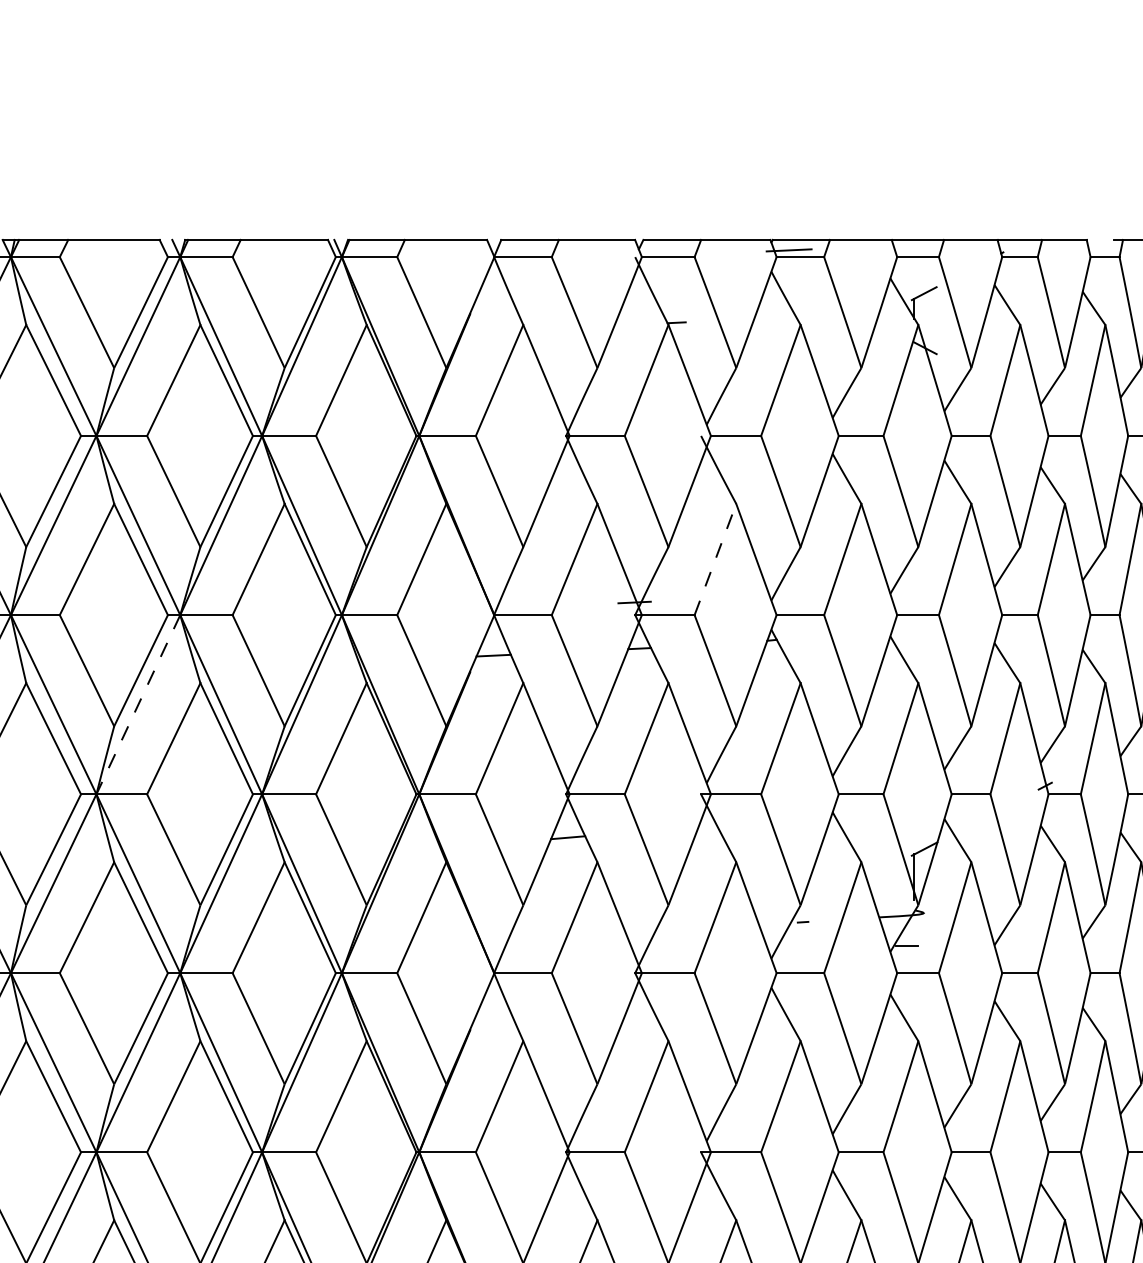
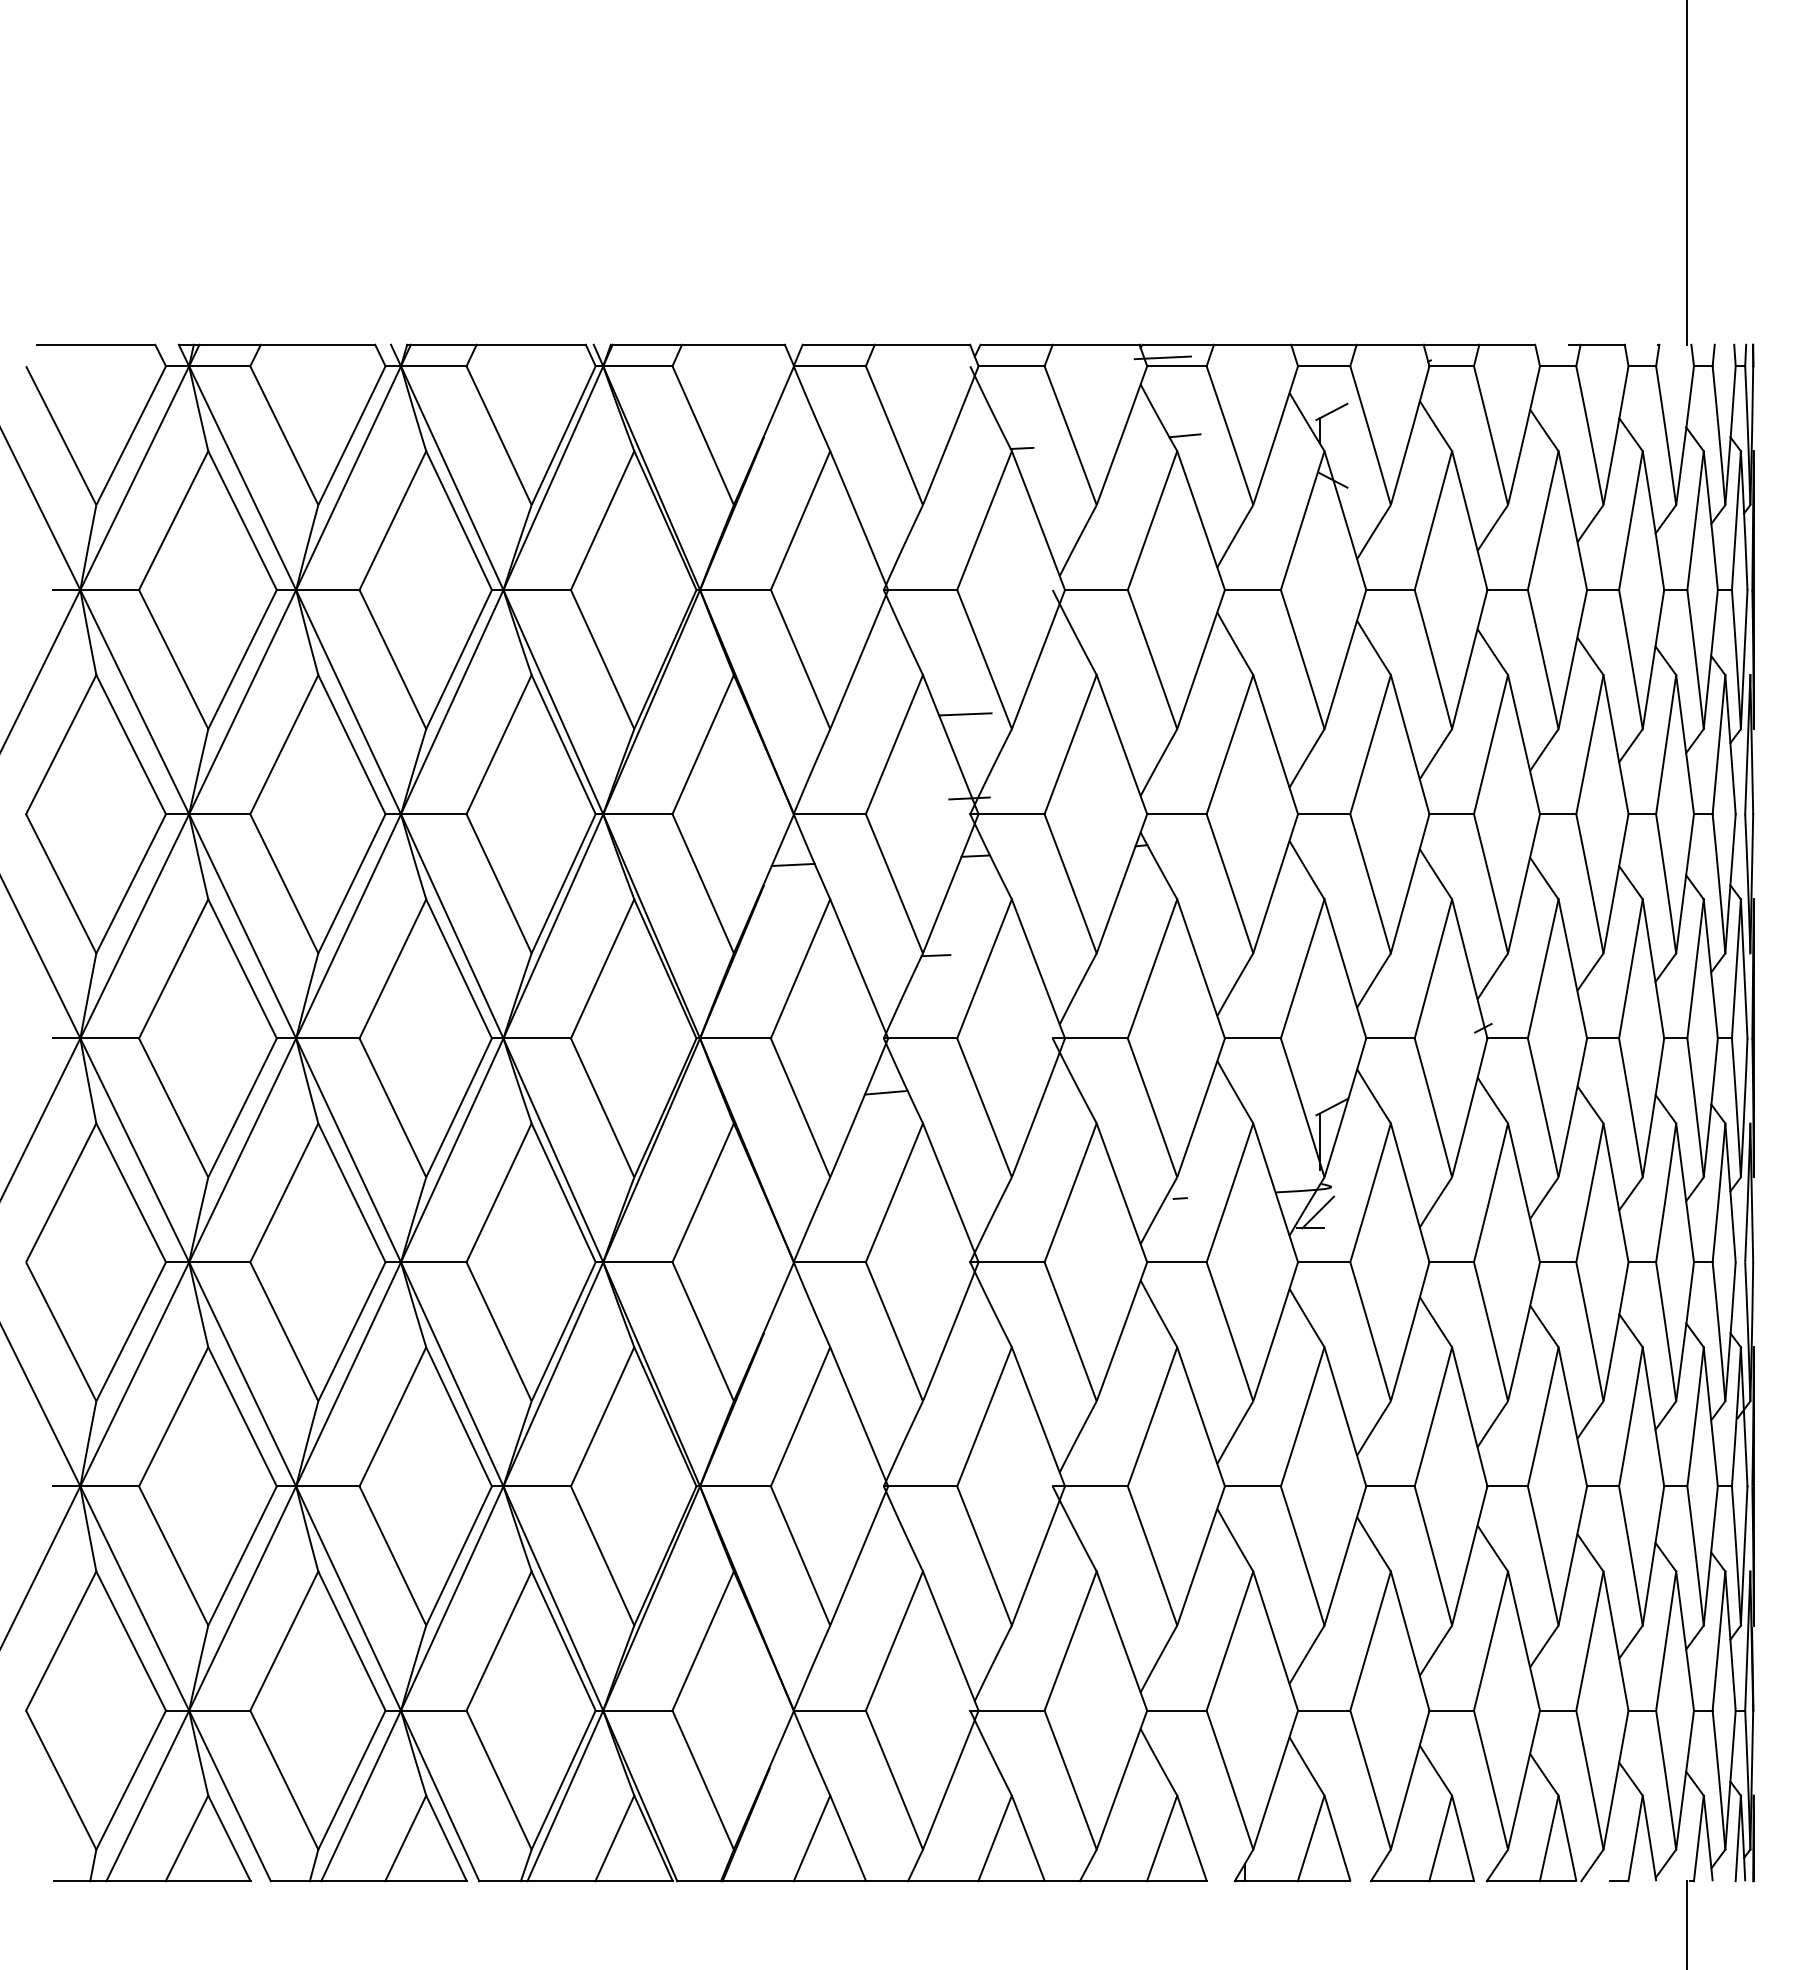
line: (806, 312) -> (1184, 435), added
line: (631, 535) -> (965, 714), added
line: (715, 559) -> (1070, 744), dashed -> solid
line: (138, 704) -> (348, 926), dashed -> solid
line: (607, 728) -> (935, 955), added
line: (913, 933) -> (1318, 1212), added

